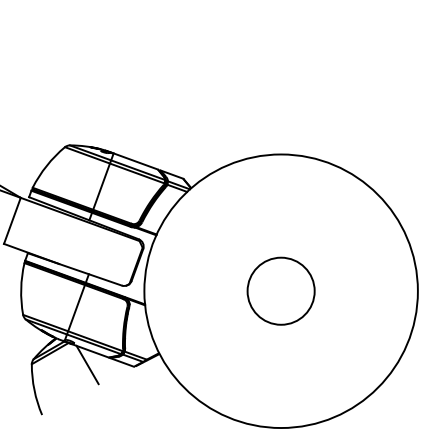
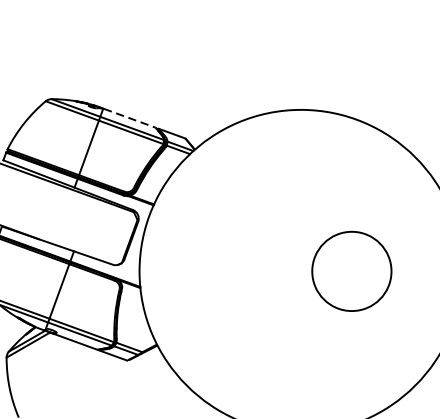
line: (136, 161) -> (130, 118), solid -> dashed
circle: (280, 290) -> (351, 270), moved
line: (87, 364) -> (72, 357), removed

